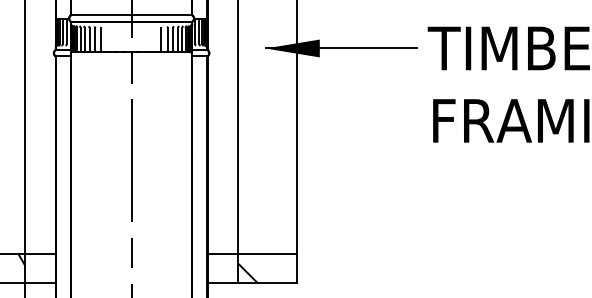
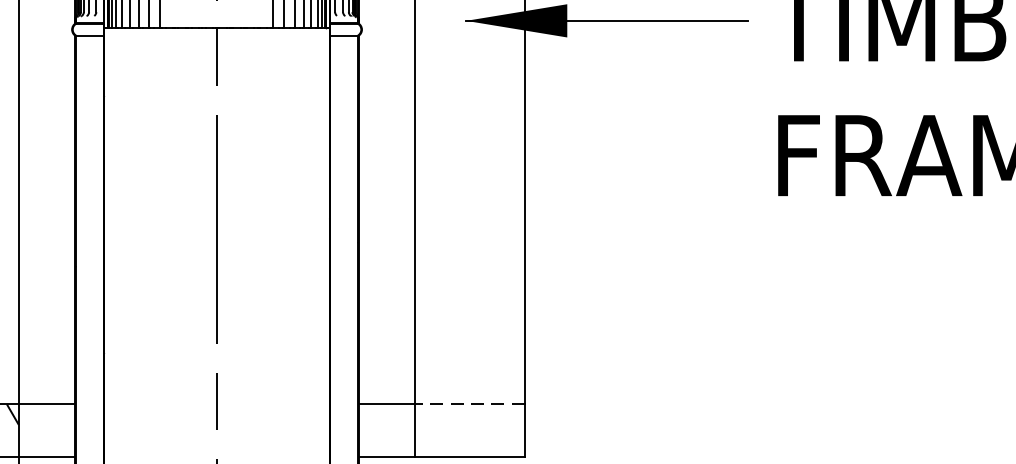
line: (267, 254) -> (469, 404), solid -> dashed
hatch: (247, 273) -> (432, 439), removed

